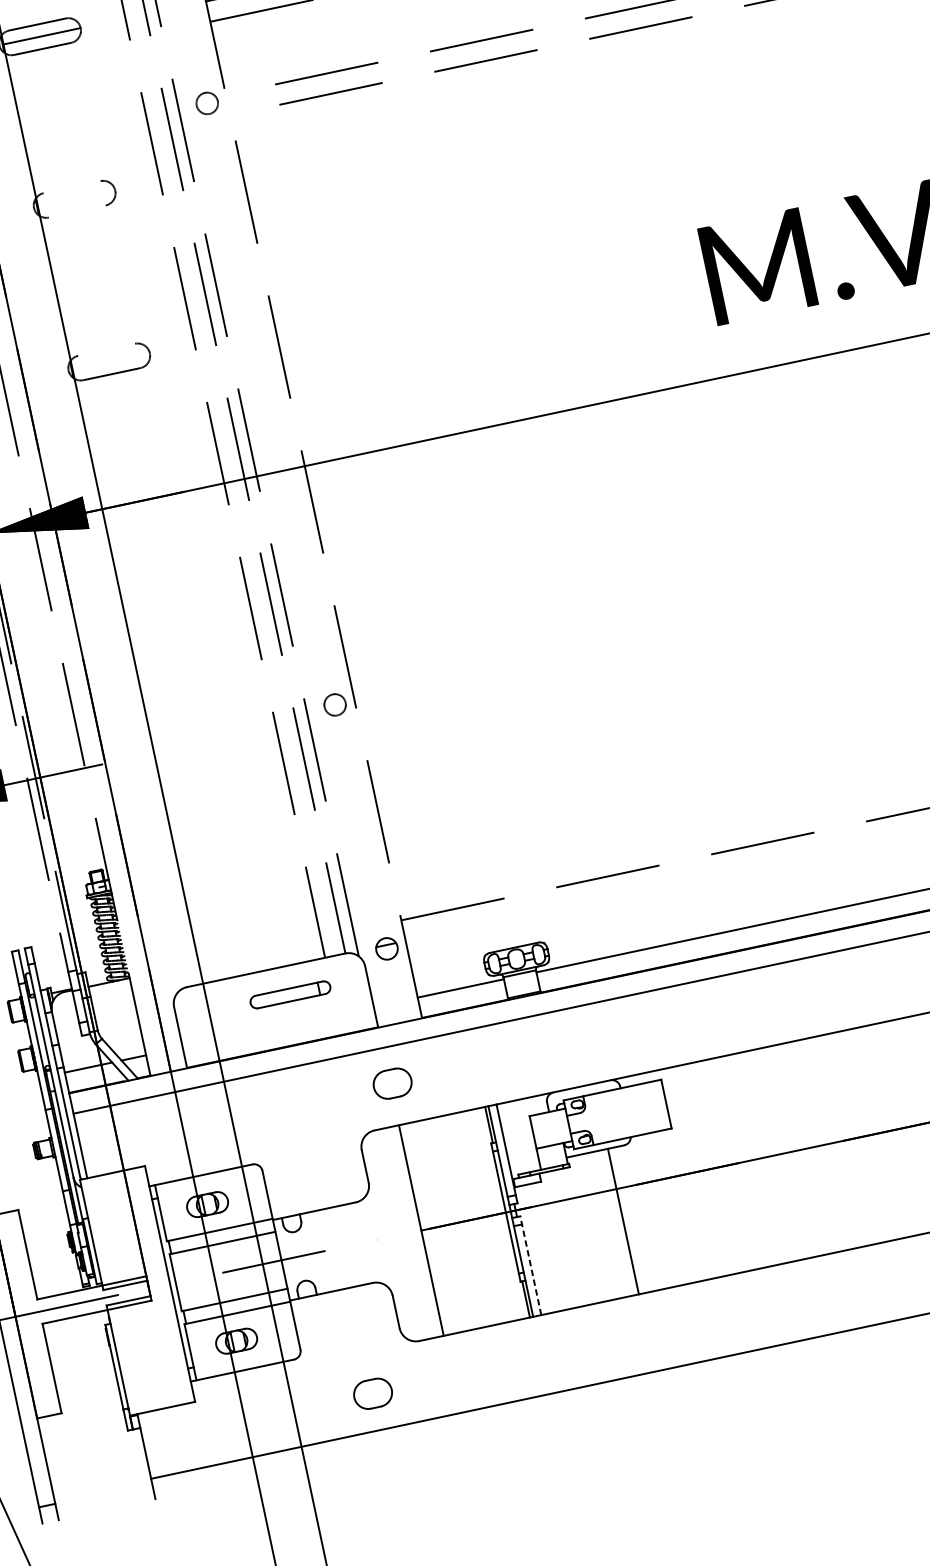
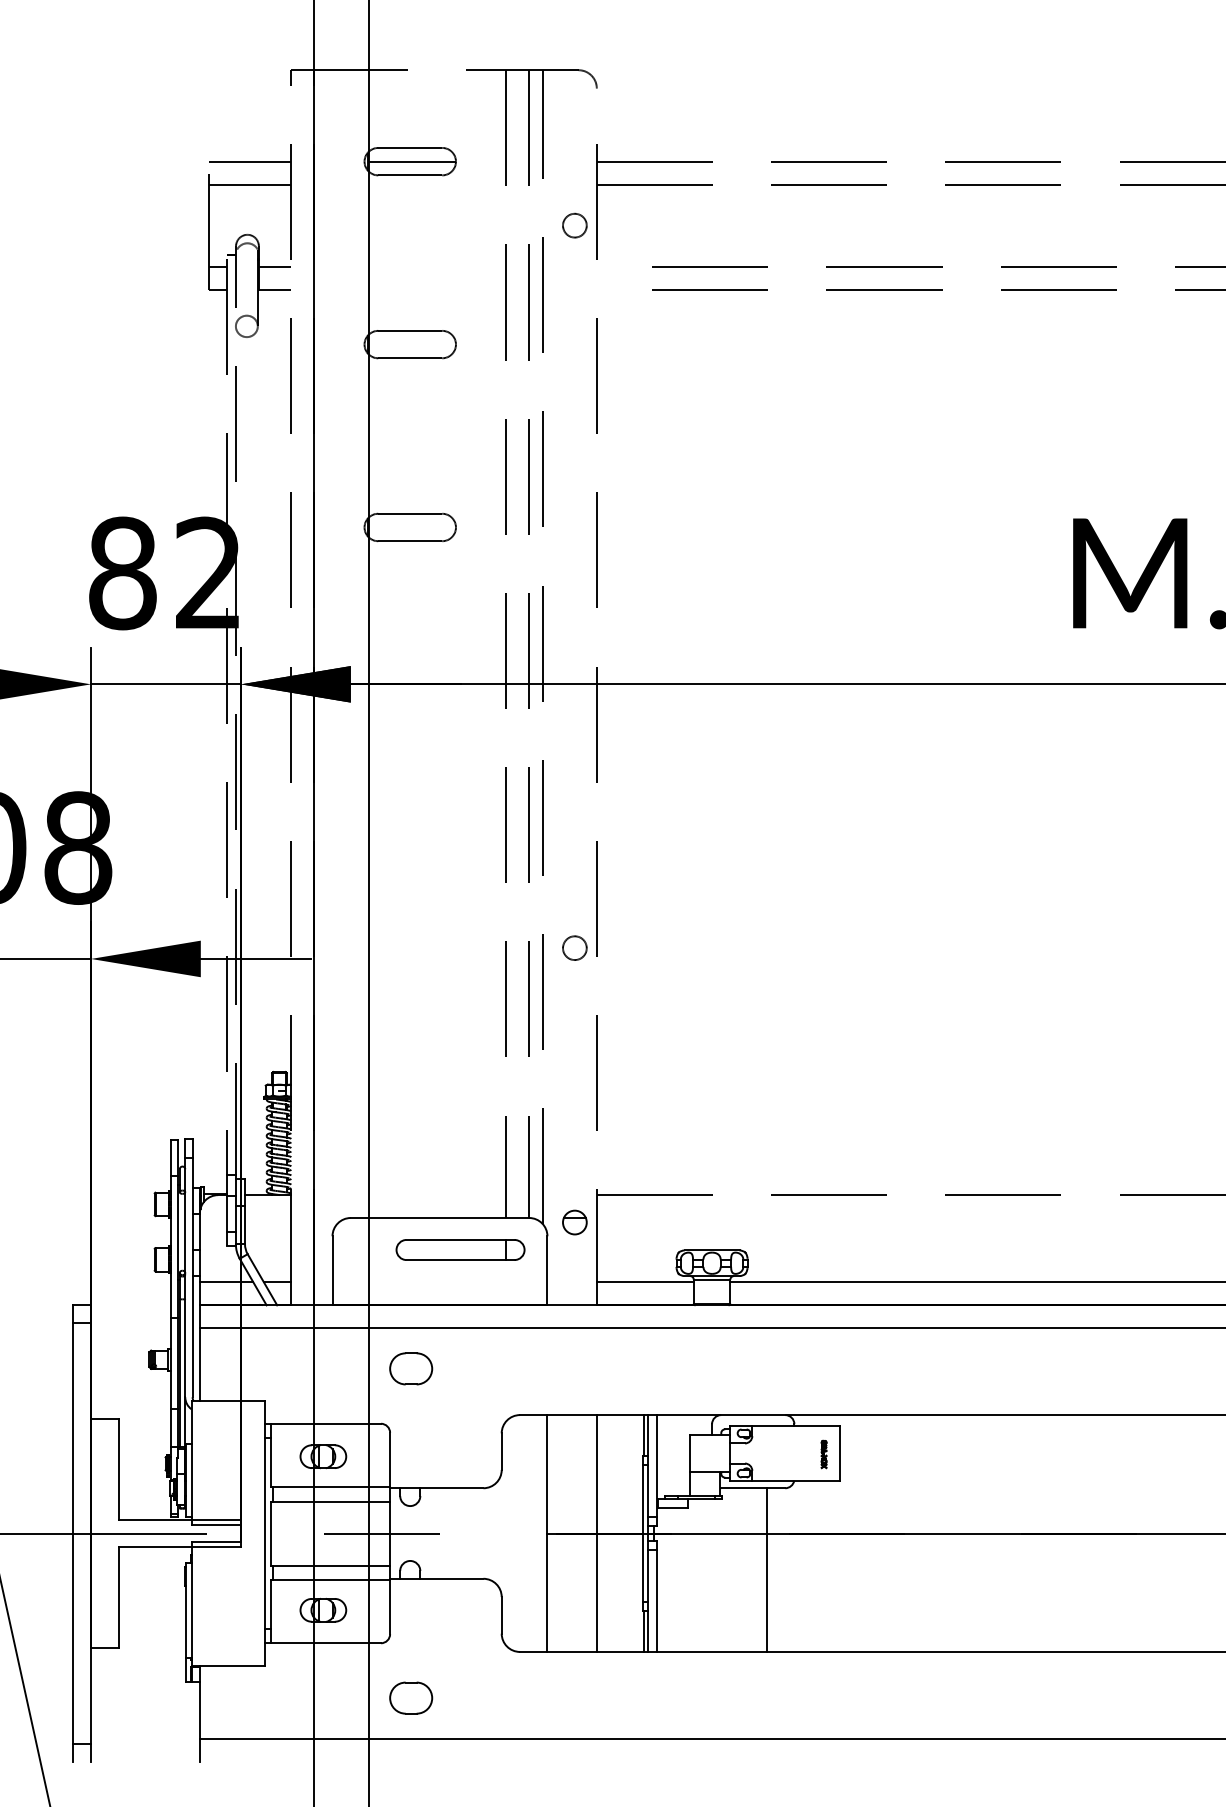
circle: (206, 103) -> (574, 225), moved
line: (72, 186) -> (410, 330), added
line: (77, 211) -> (410, 358), added
line: (106, 349) -> (410, 513), added
part: (290, 994) -> (460, 1249), size x1.43
part: (392, 1083) -> (411, 1368), moved
part: (651, 1108) -> (823, 1454), added
line: (464, 1221) -> (596, 1533), added
line: (531, 1265) -> (657, 1596), dashed -> solid
part: (373, 1393) -> (411, 1697), moved

